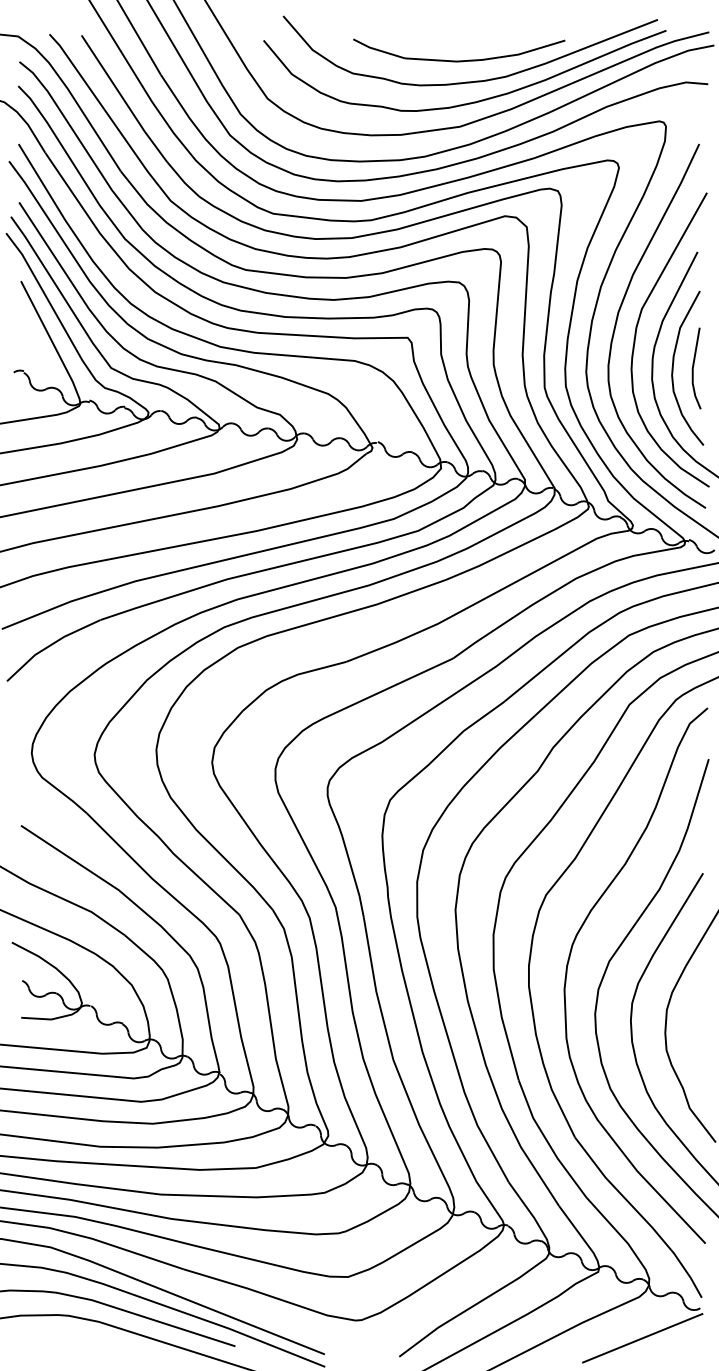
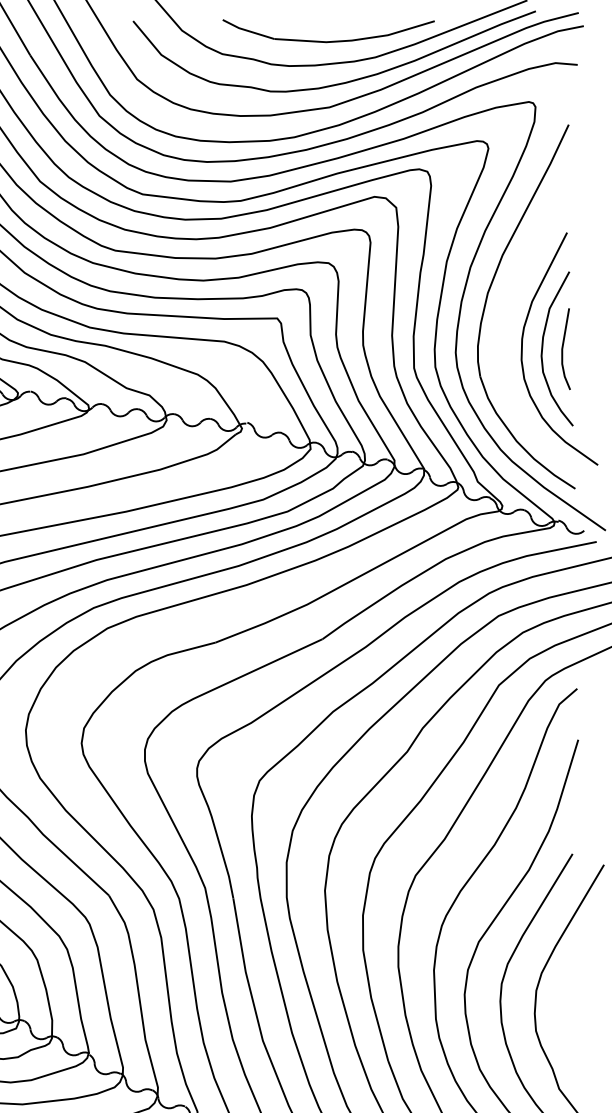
curve: (636, 336) -> (505, 317), removed

